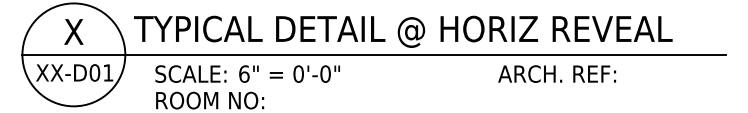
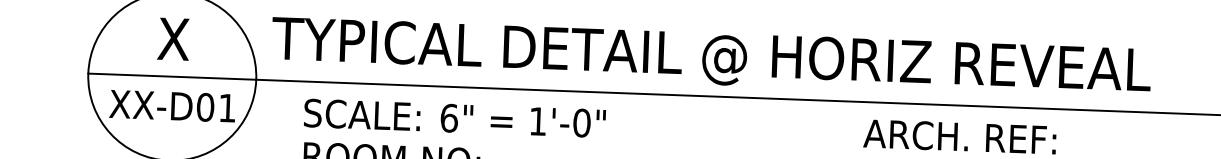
text: (298, 73) -> (537, 120), 0'-0" -> 1'-0"

